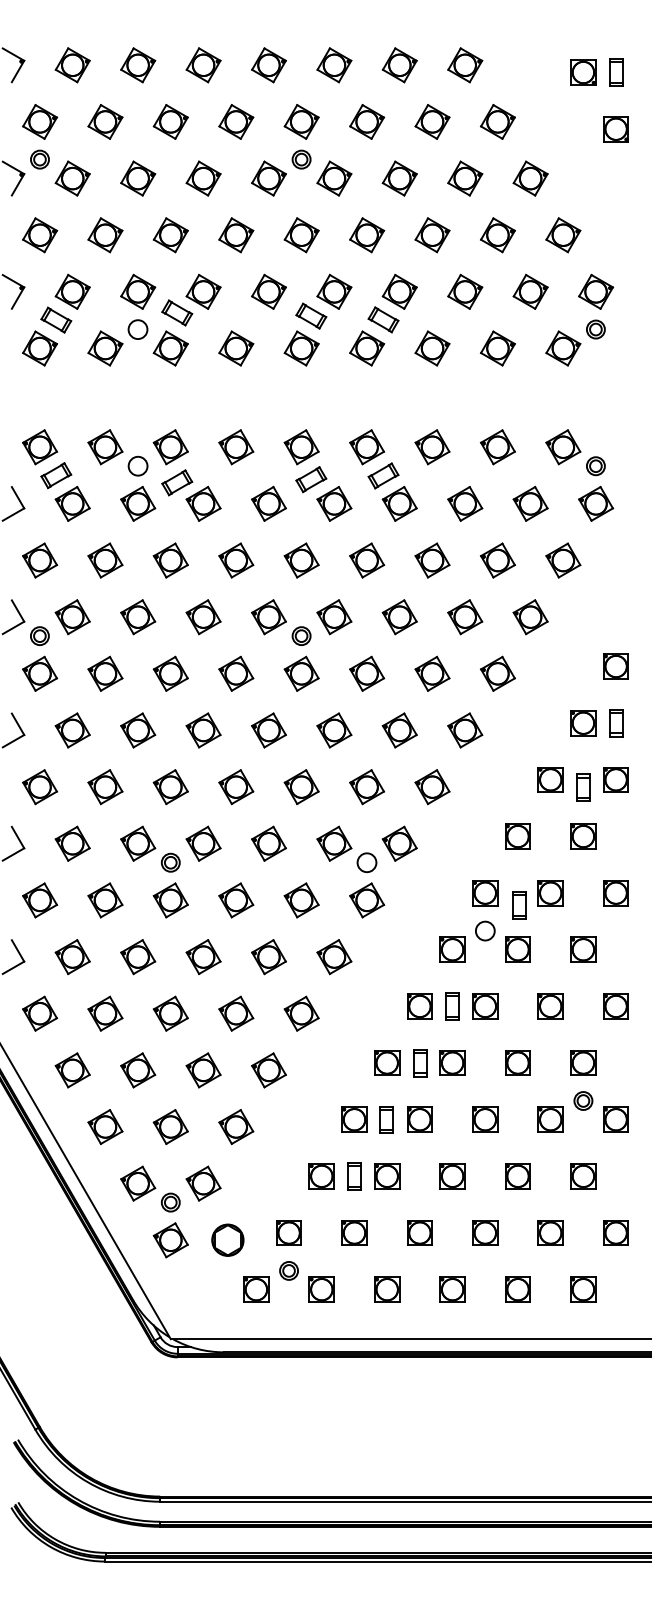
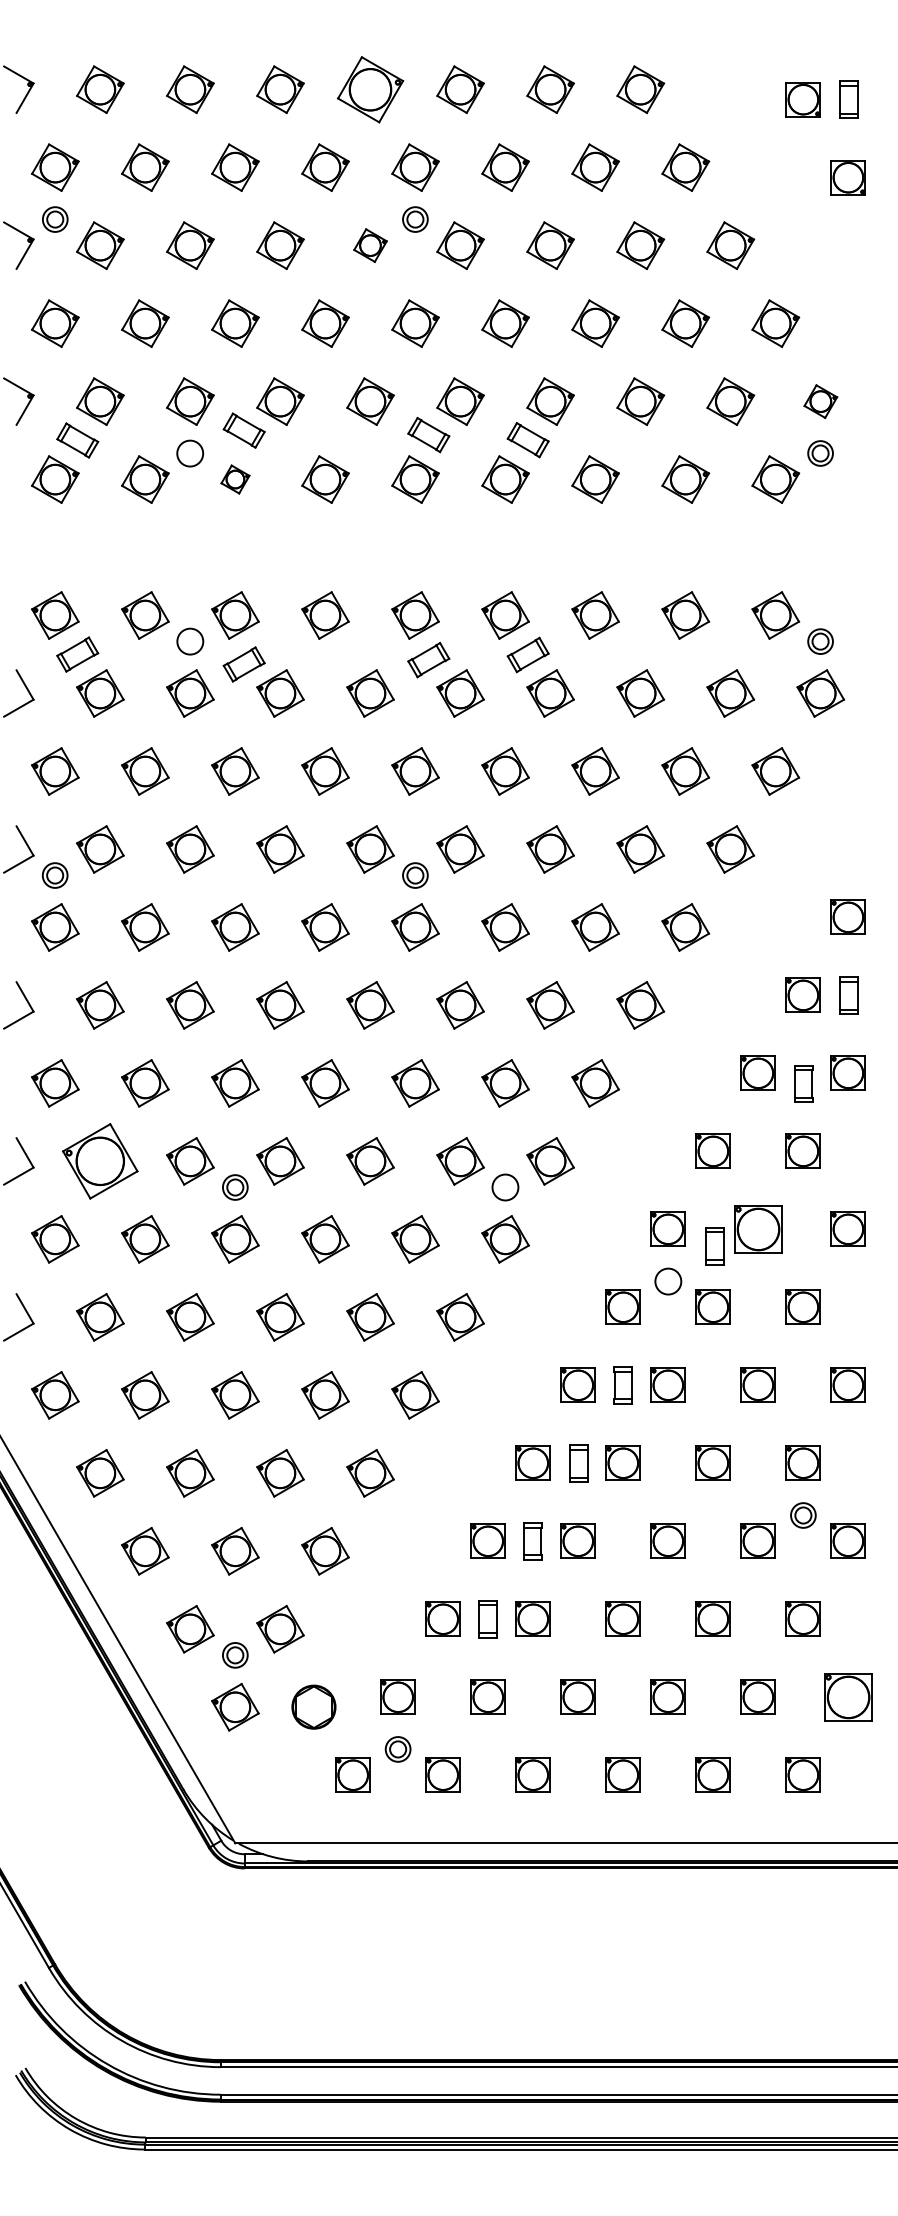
part: (268, 65) -> (370, 89), size x1.4
part: (268, 178) -> (370, 245), size x0.7
part: (595, 291) -> (820, 401), size x0.7
part: (170, 348) -> (235, 479), size x0.6
part: (72, 843) -> (100, 1161), size x1.6
part: (550, 892) -> (757, 1228), size x1.4
part: (615, 1232) -> (847, 1696), size x1.4

